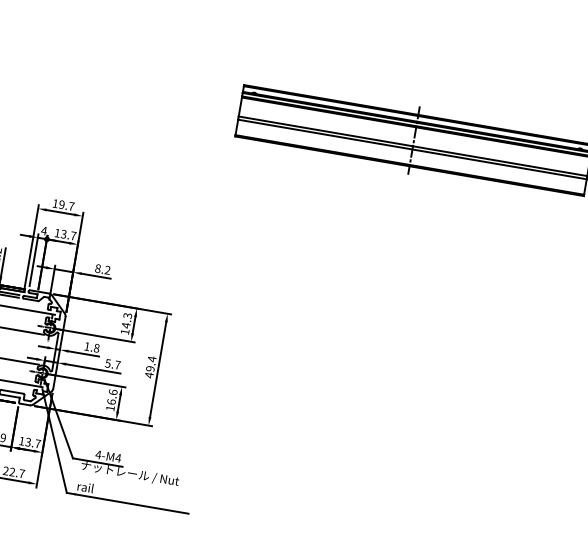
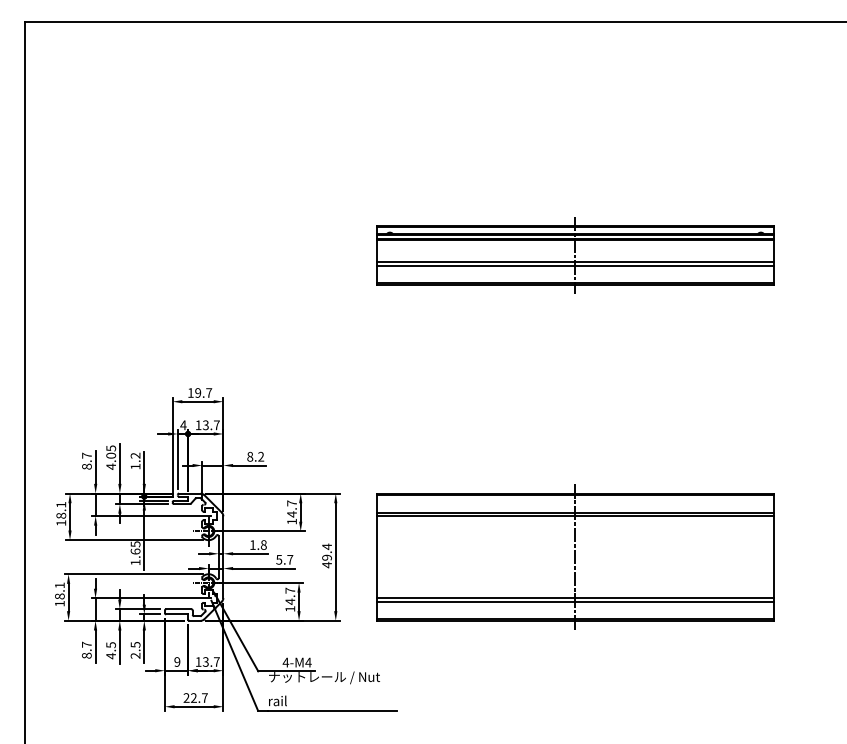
text: (127, 315) -> (291, 503), 14.3 -> 14.7
text: (112, 396) -> (290, 595), 16.6 -> 14.7
part: (368, 405) -> (575, 556), added

